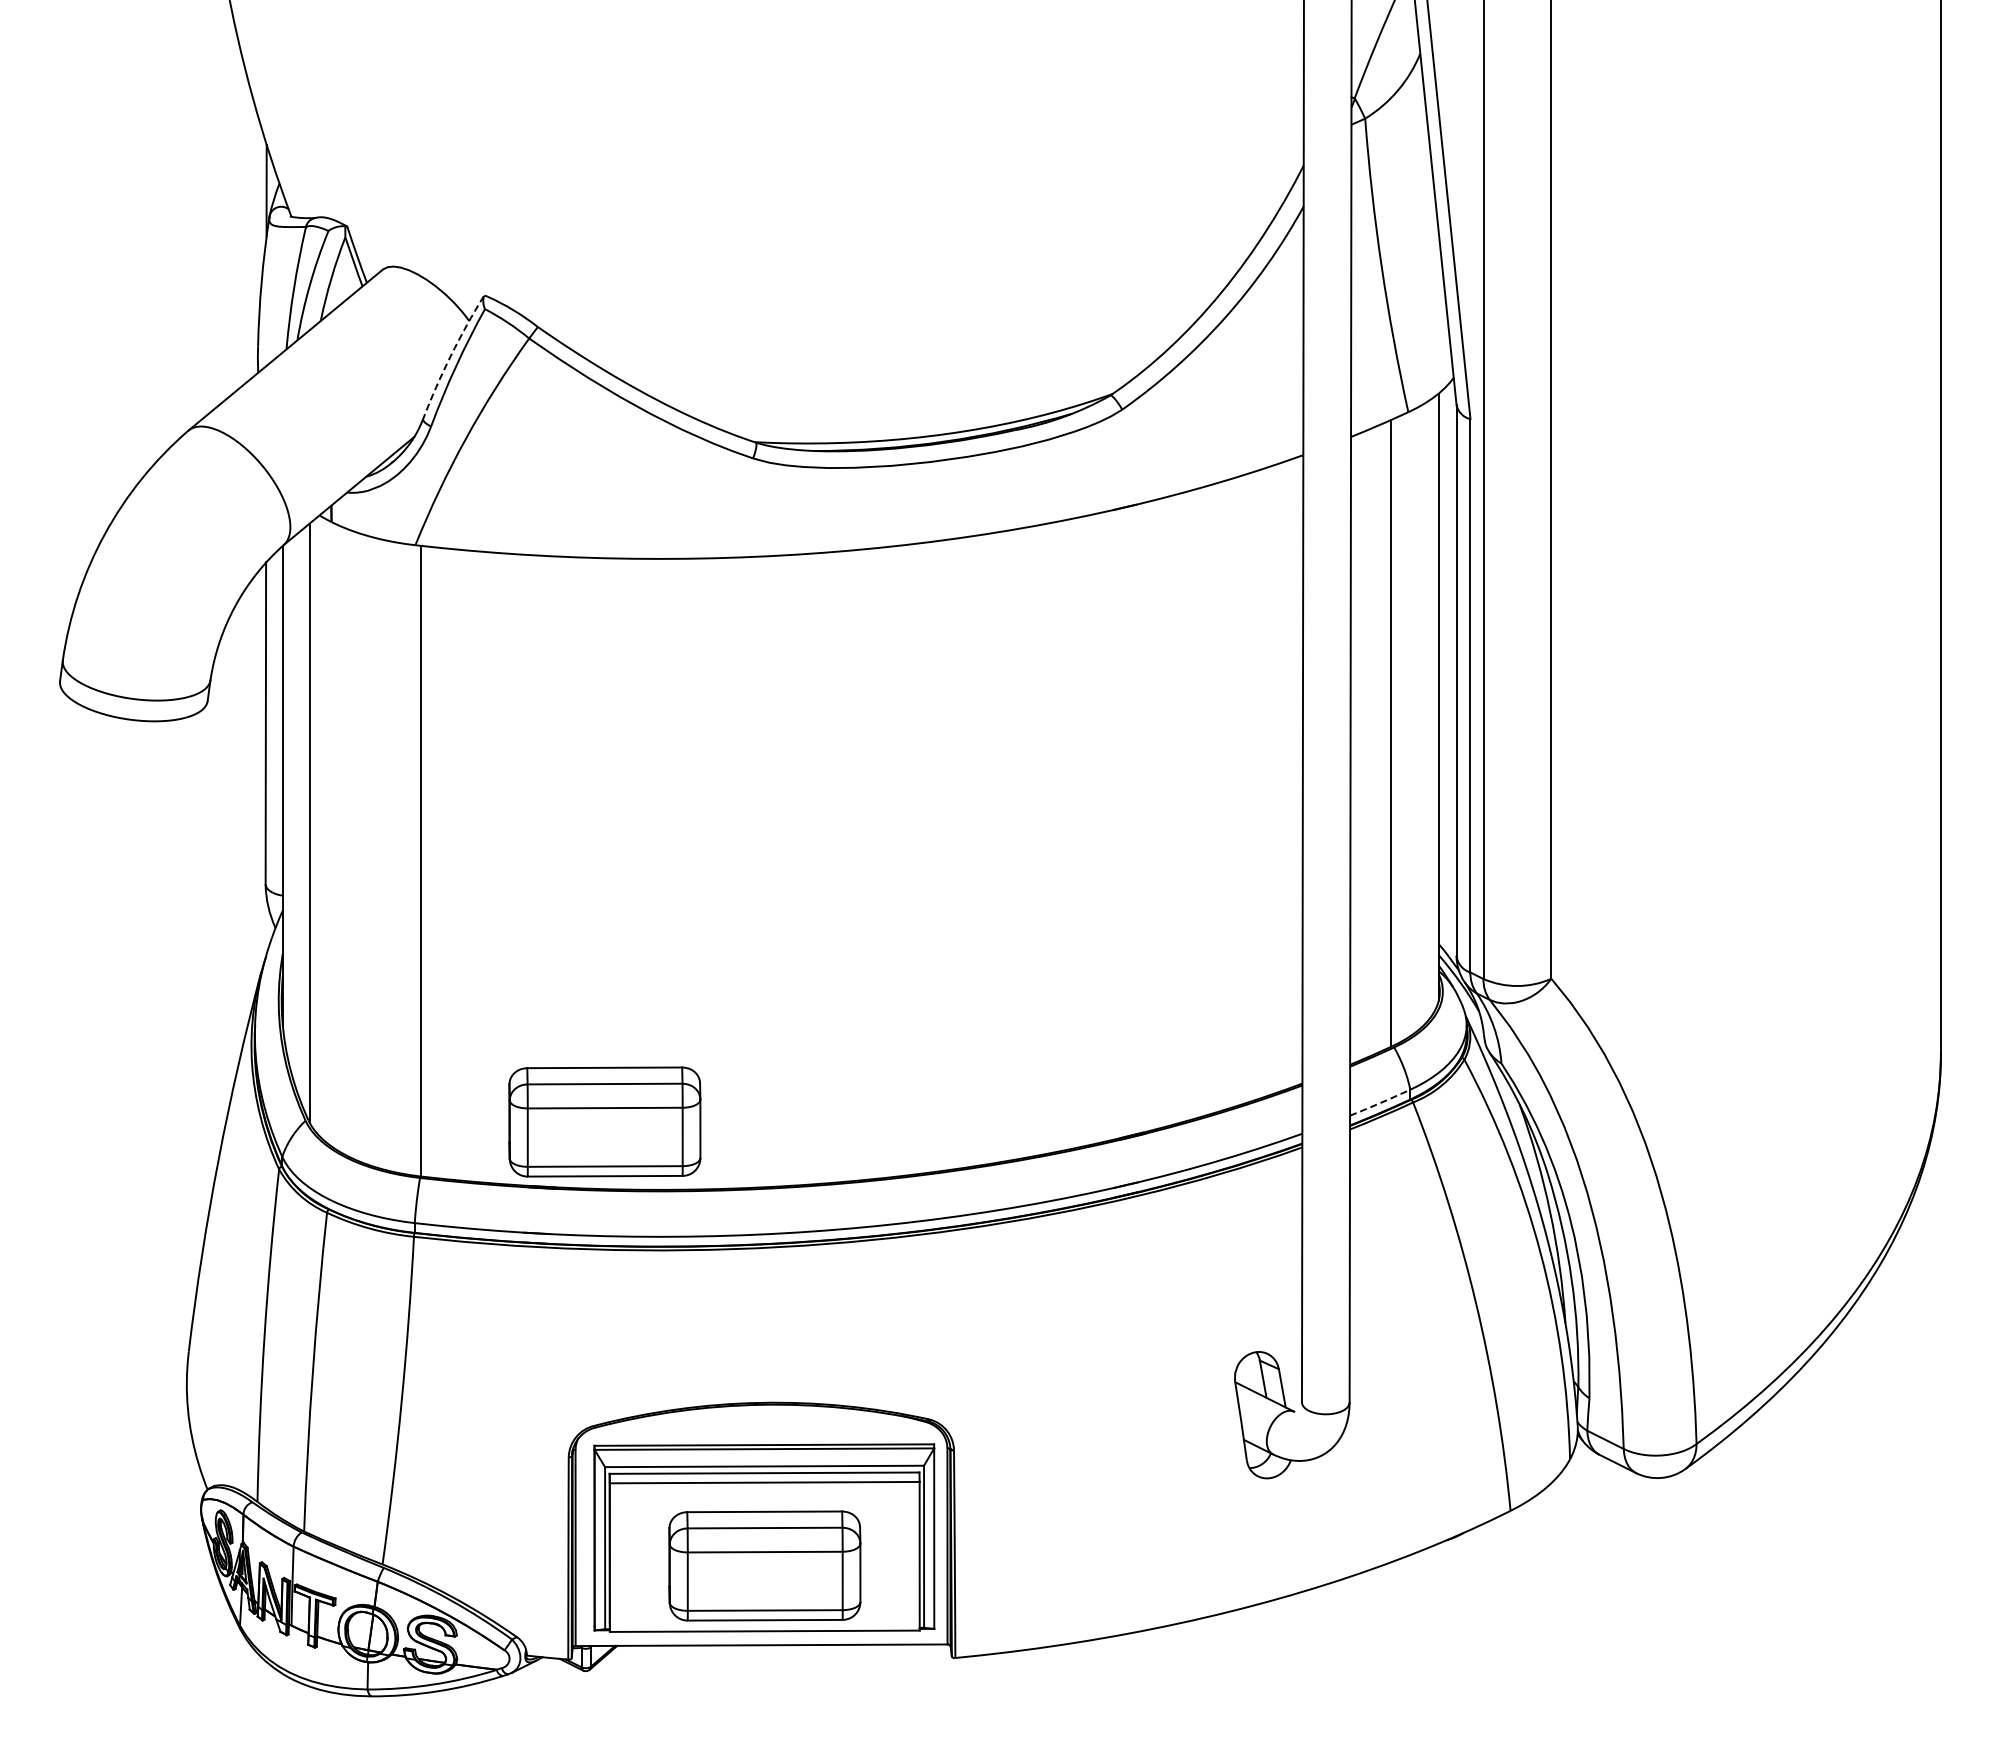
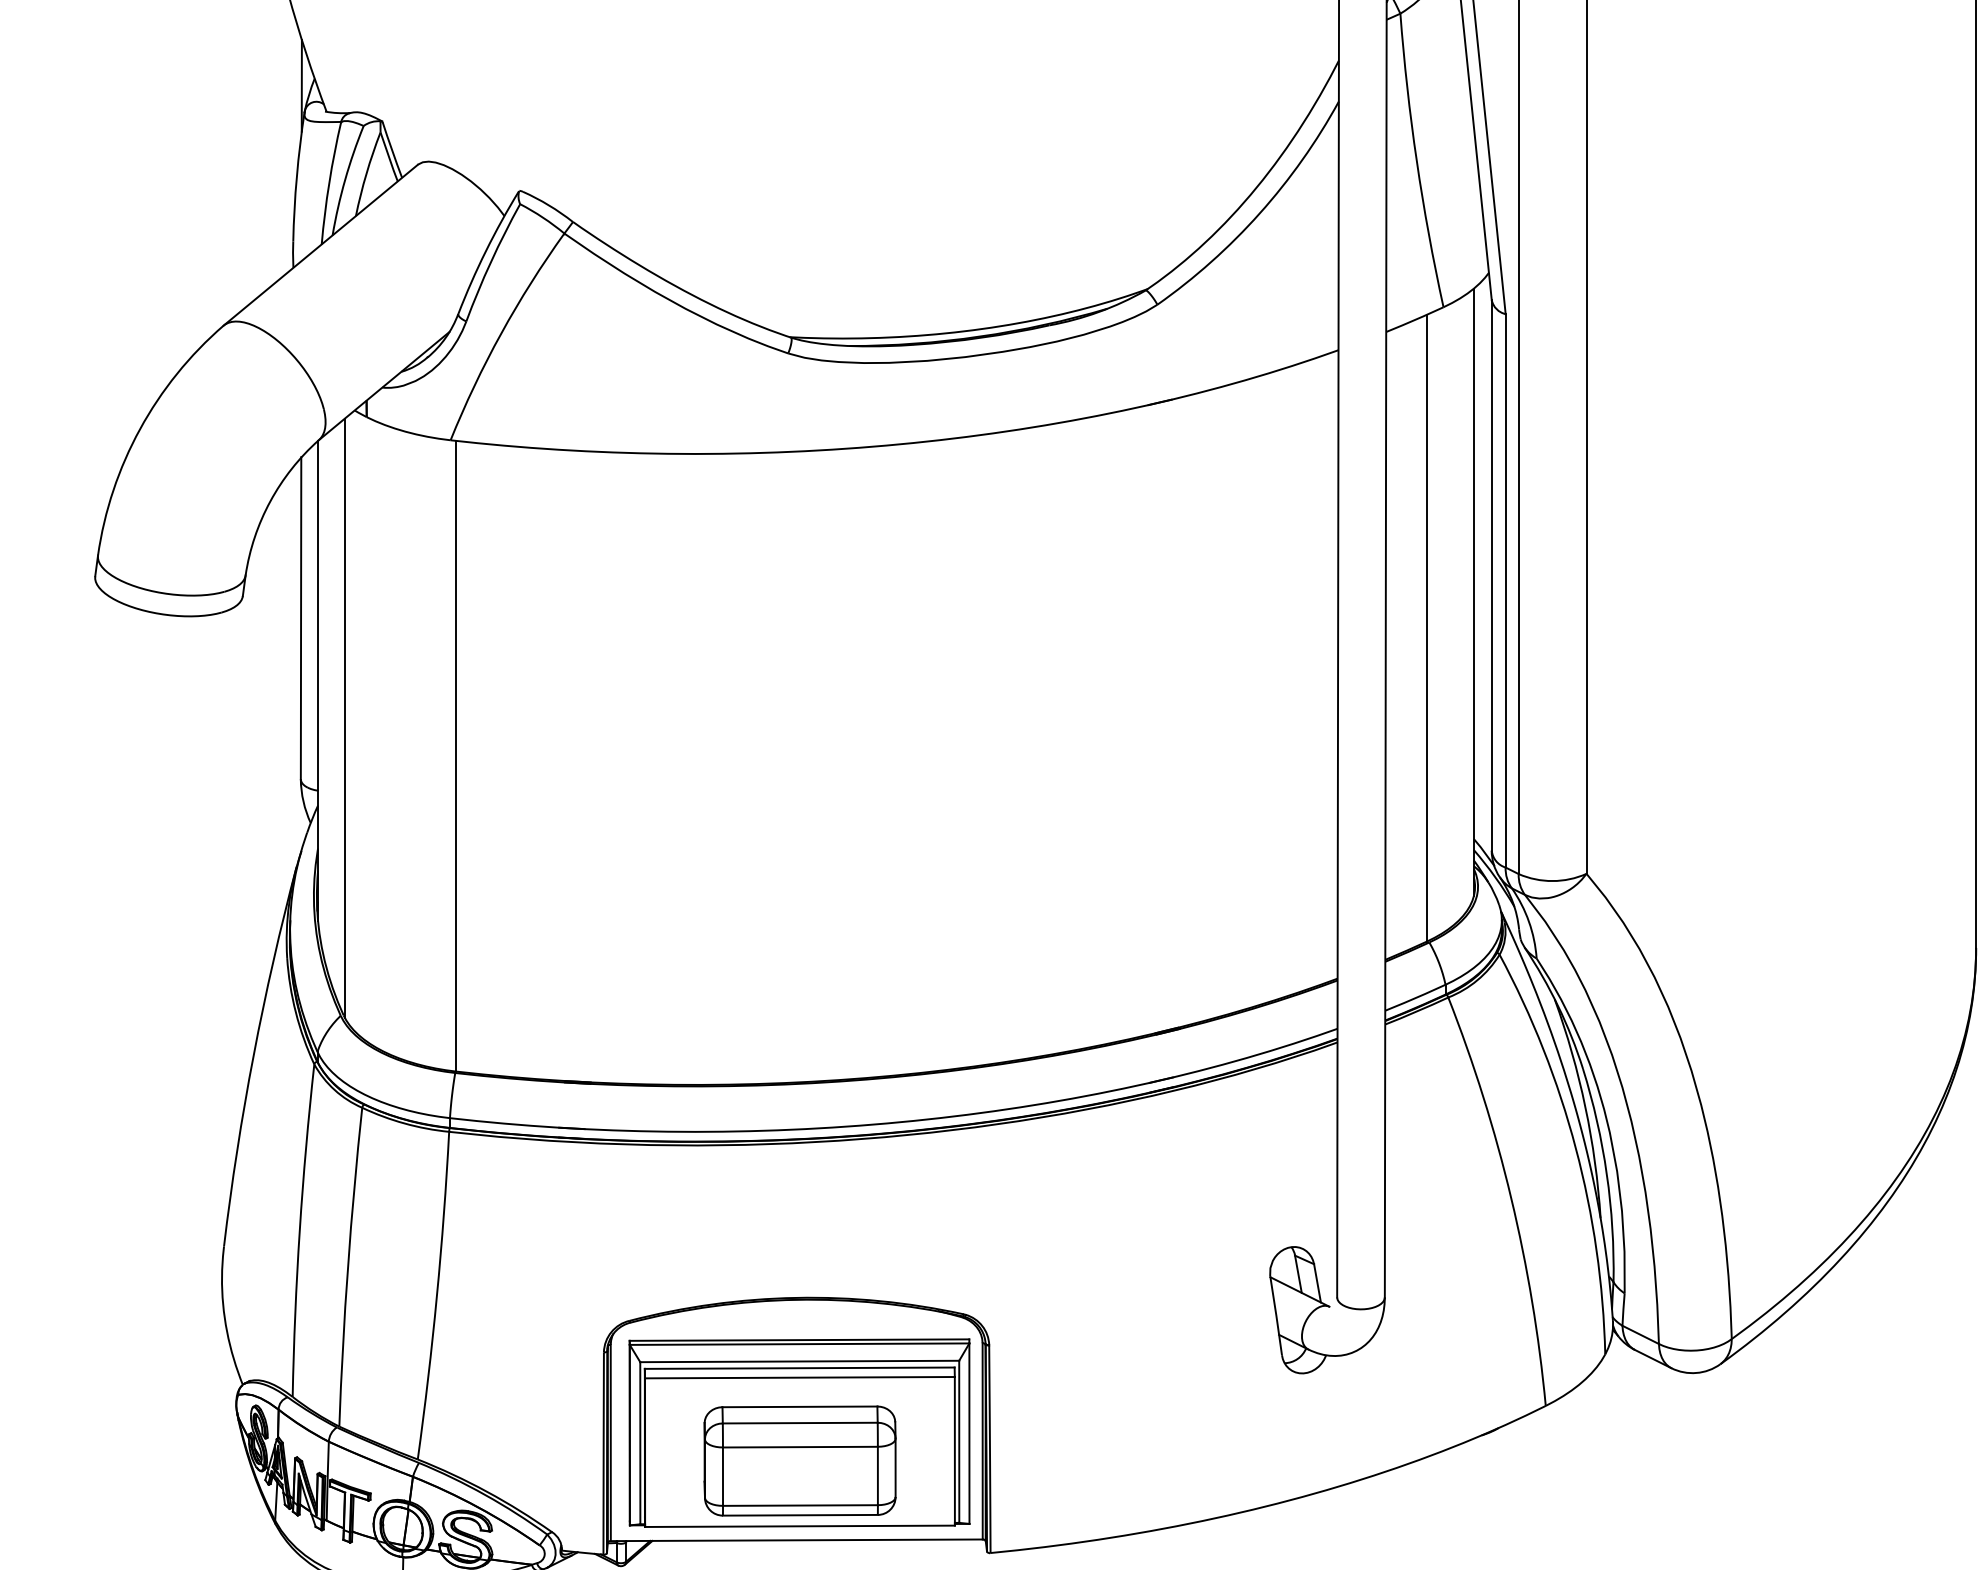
arc: (450, 356) -> (485, 251), dashed -> solid
line: (1380, 1102) -> (1415, 997), dashed -> solid
part: (604, 1121) -> (639, 1016), removed

